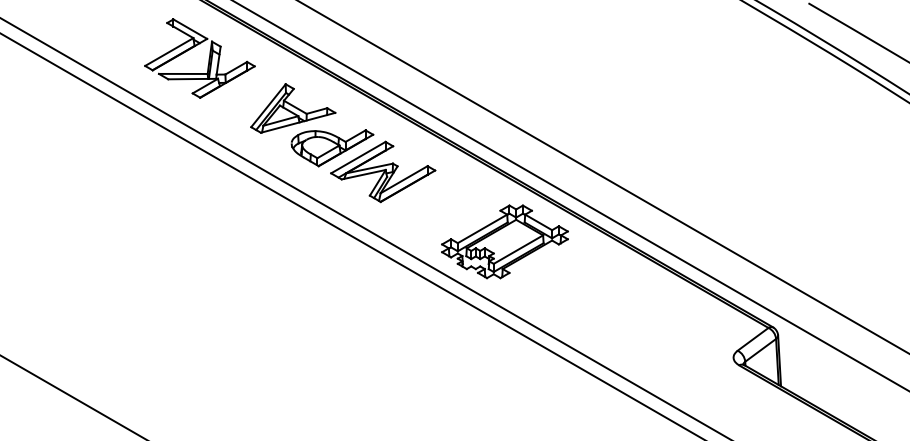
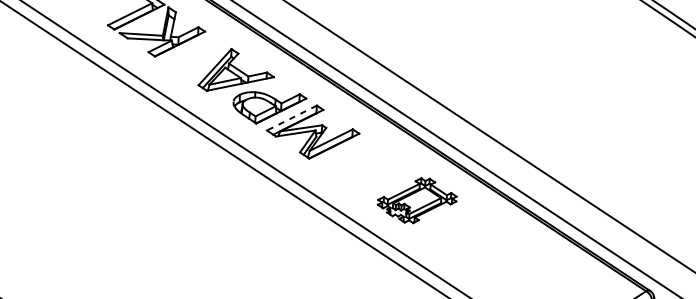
line: (357, 157) -> (291, 117), solid -> dashed
part: (504, 241) -> (416, 200), size x0.7

